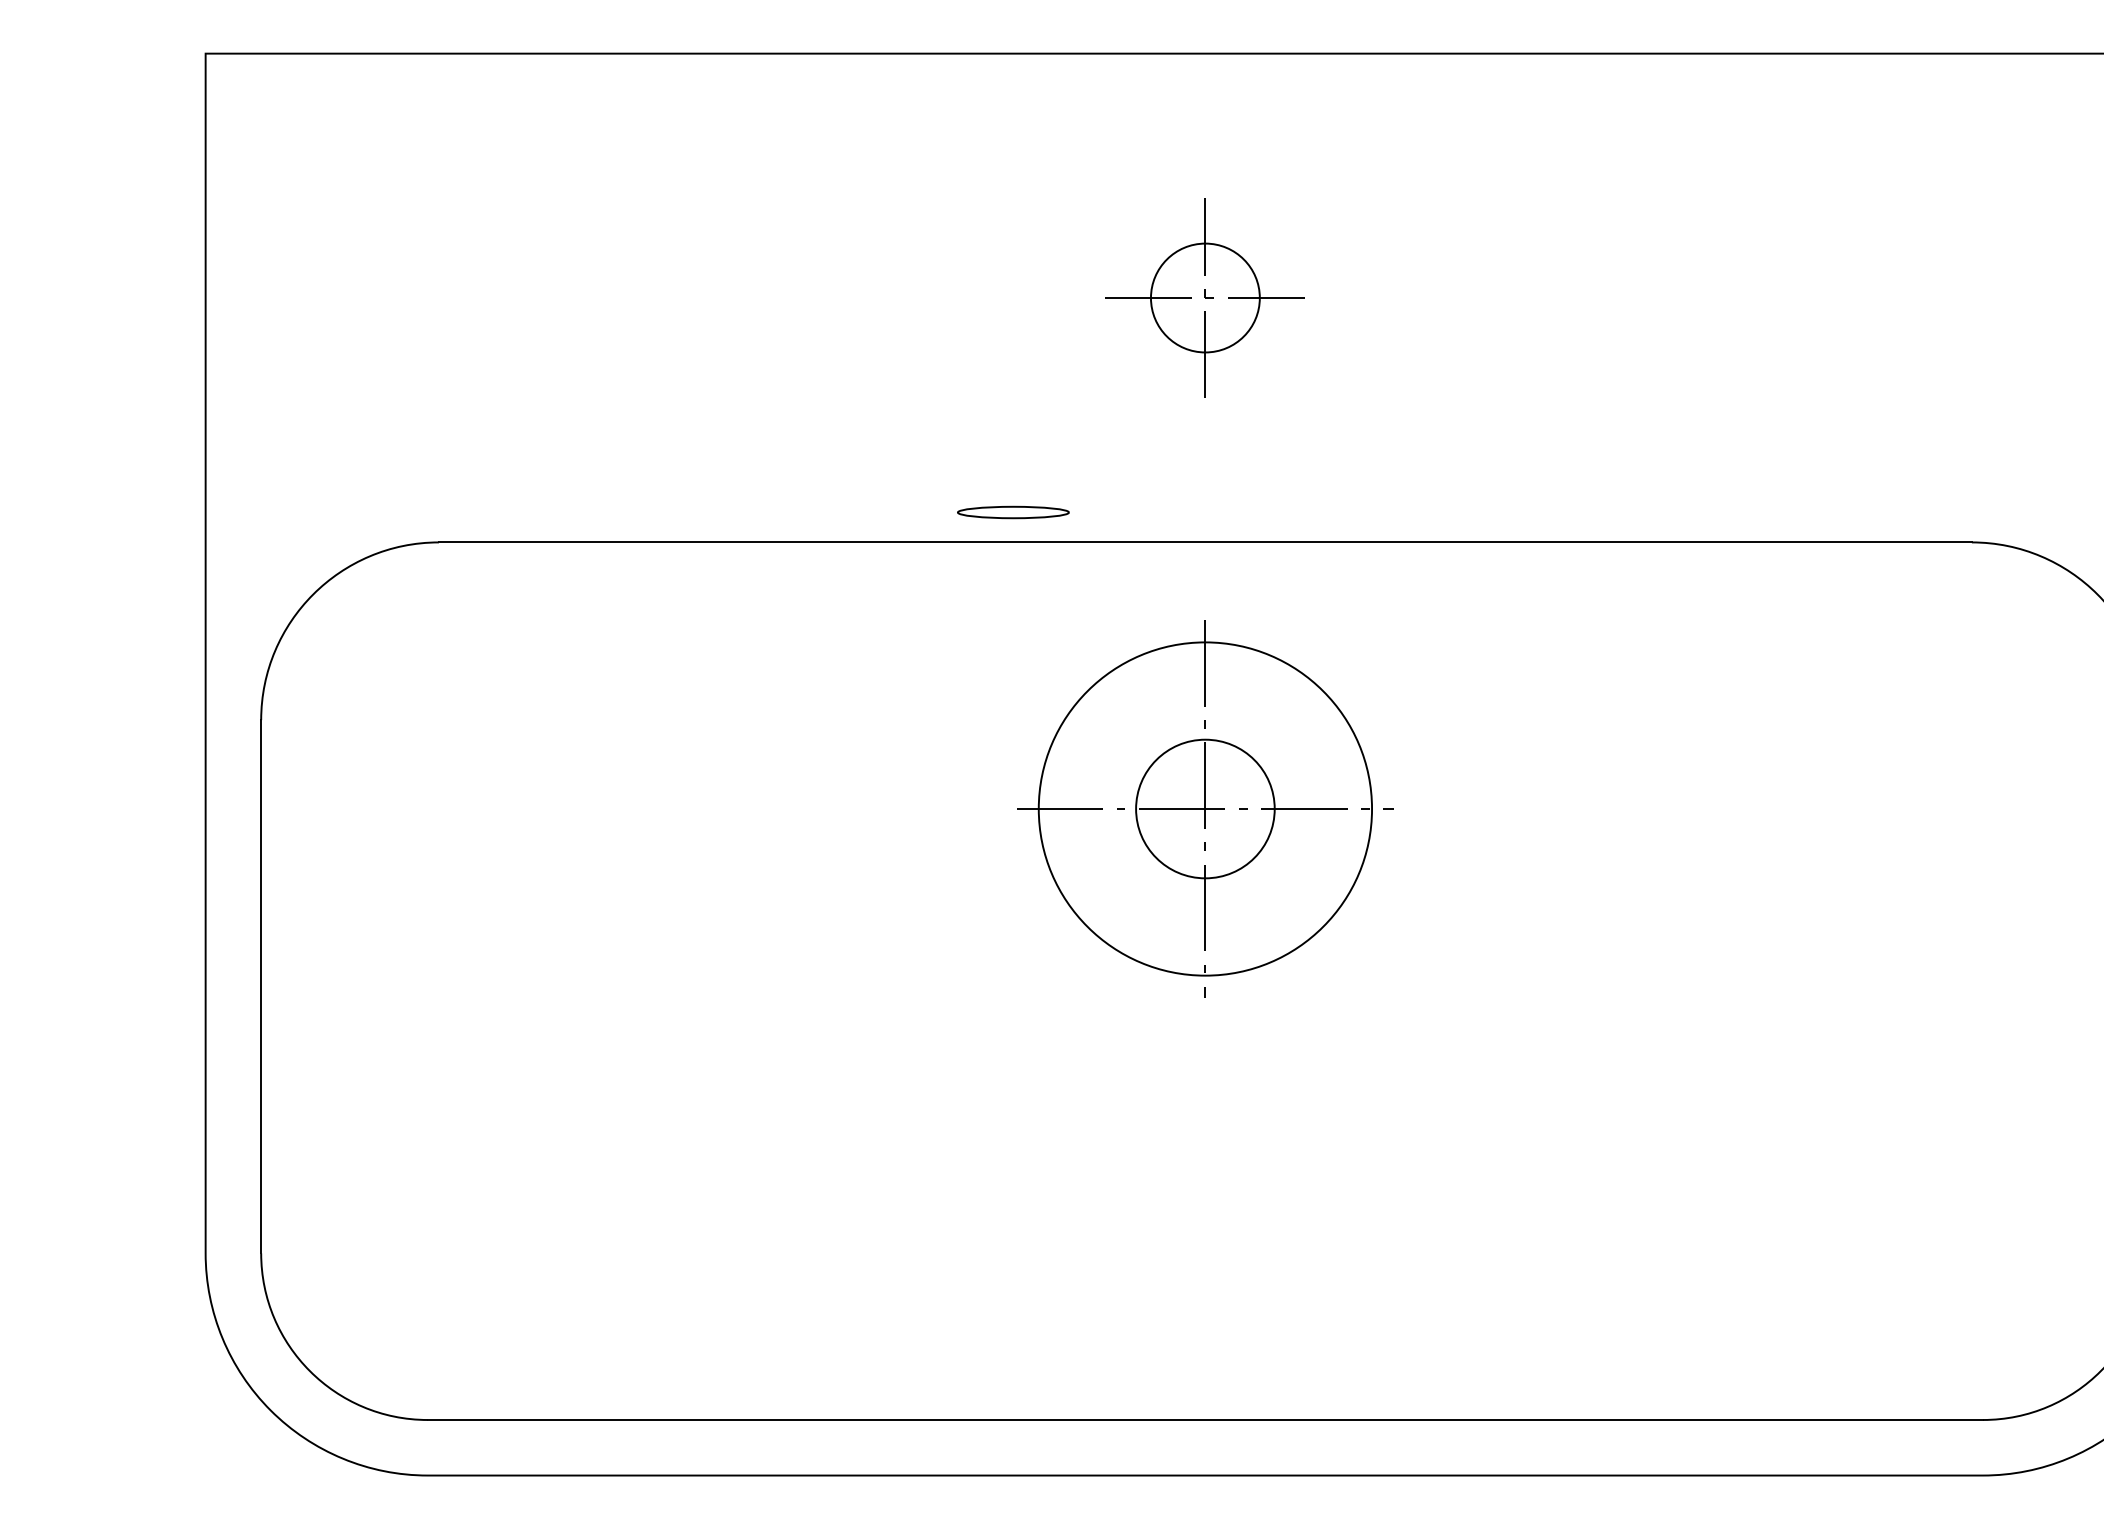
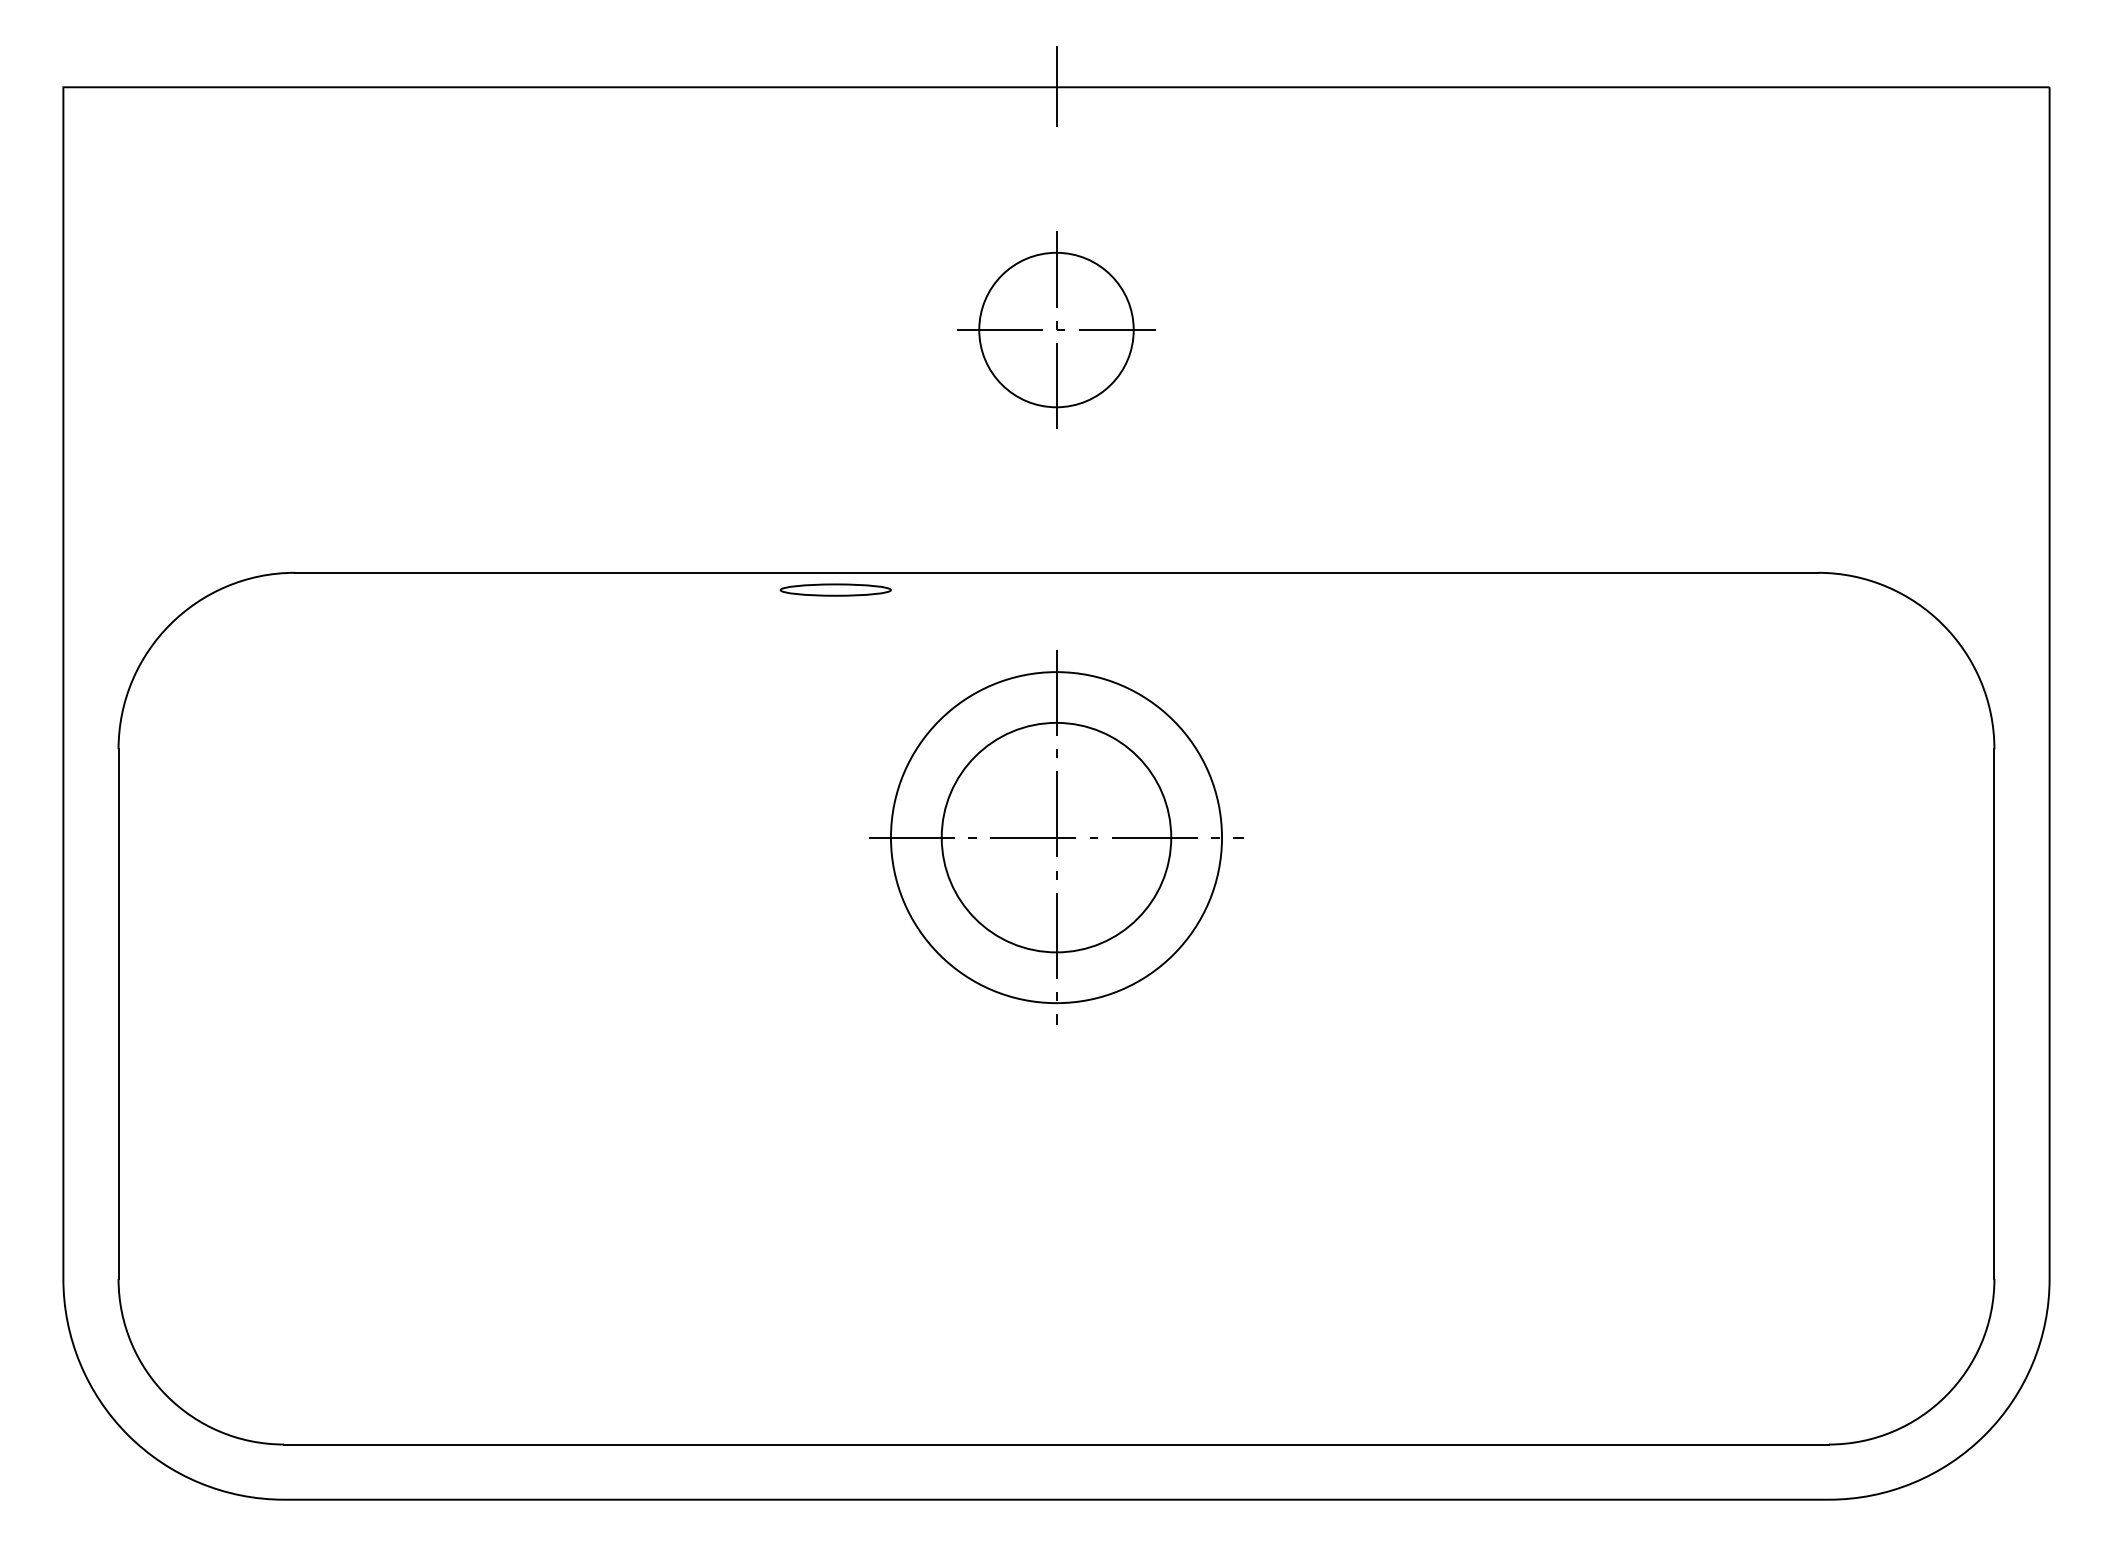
line: (1205, 52) -> (1056, 86), added
circle: (1205, 297) -> (1056, 329), size x1.43
part: (1013, 511) -> (835, 589), moved
circle: (1205, 808) -> (1056, 837), size x1.67

